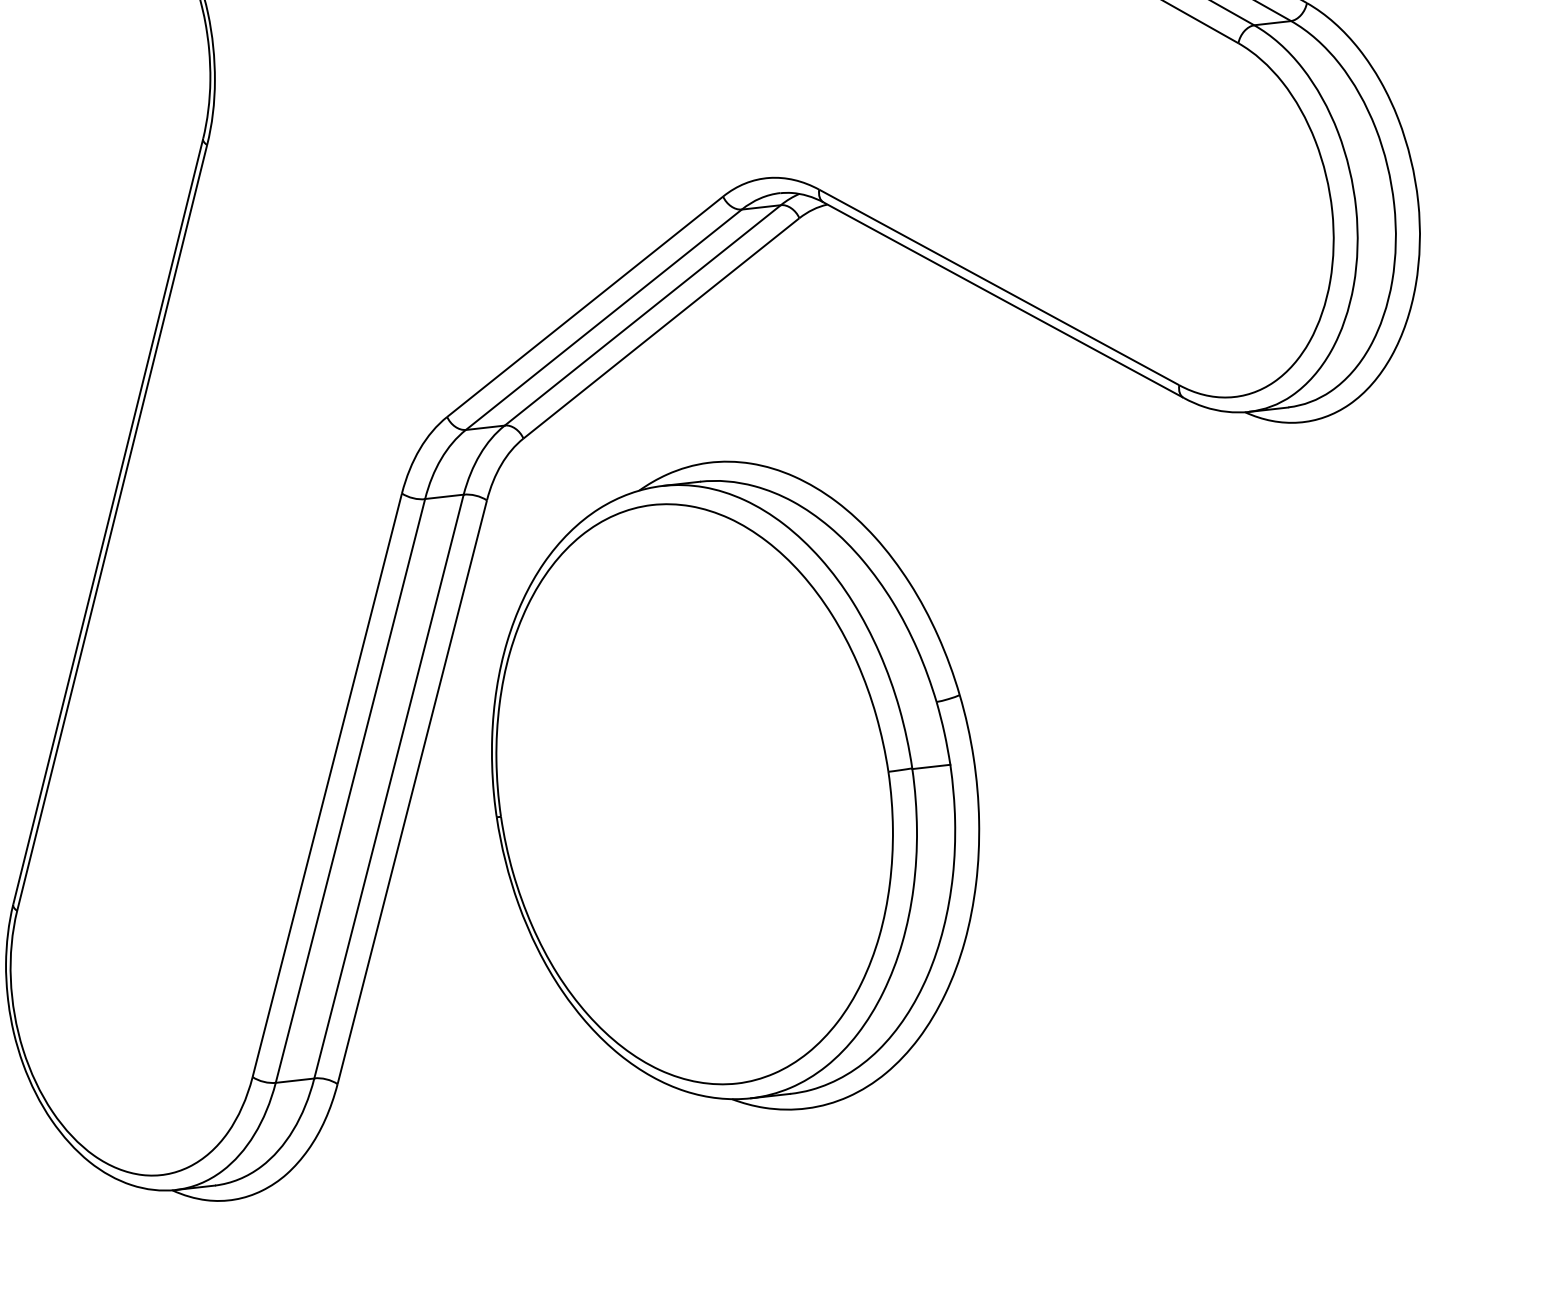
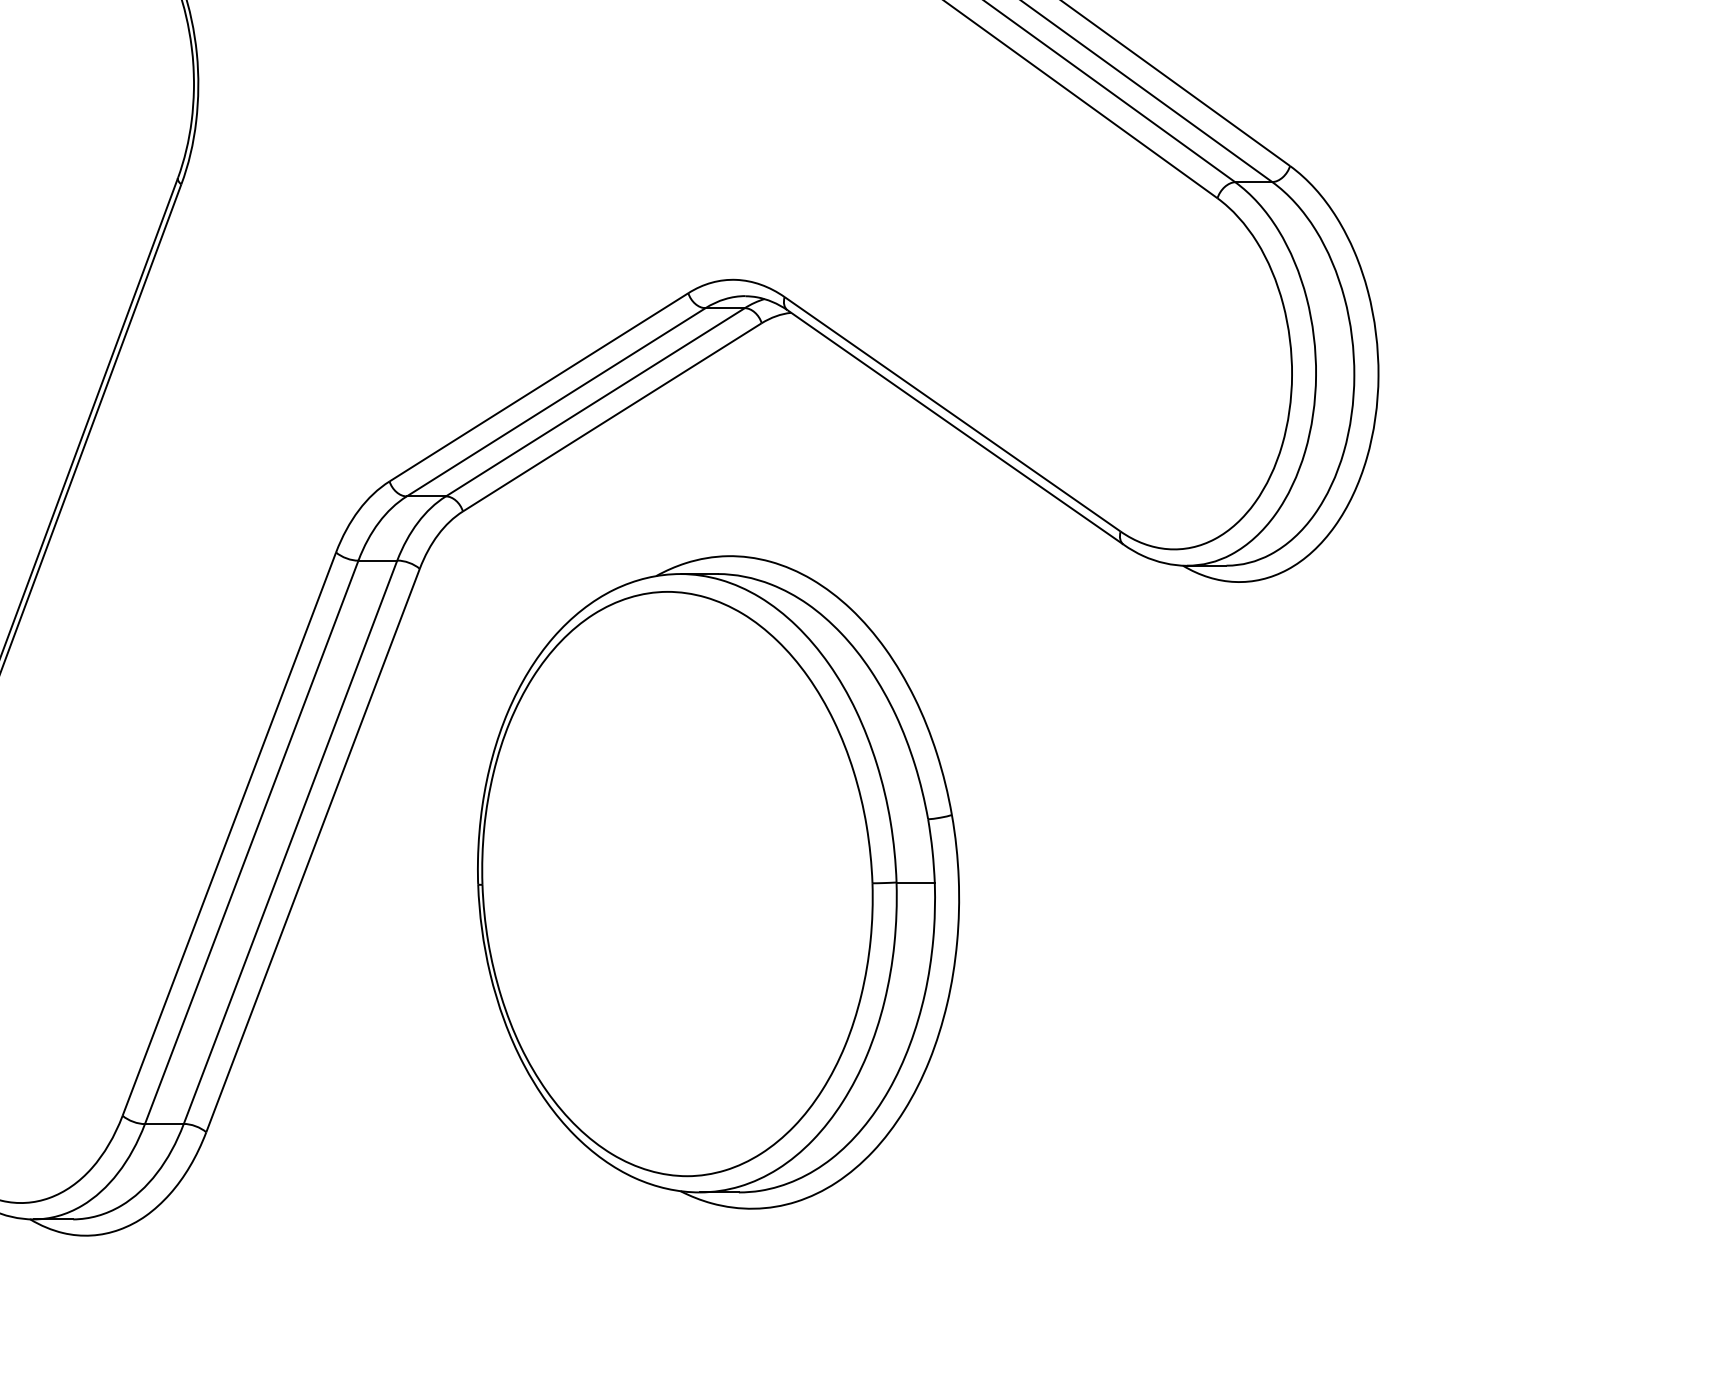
part: (735, 788) -> (718, 882), moved

